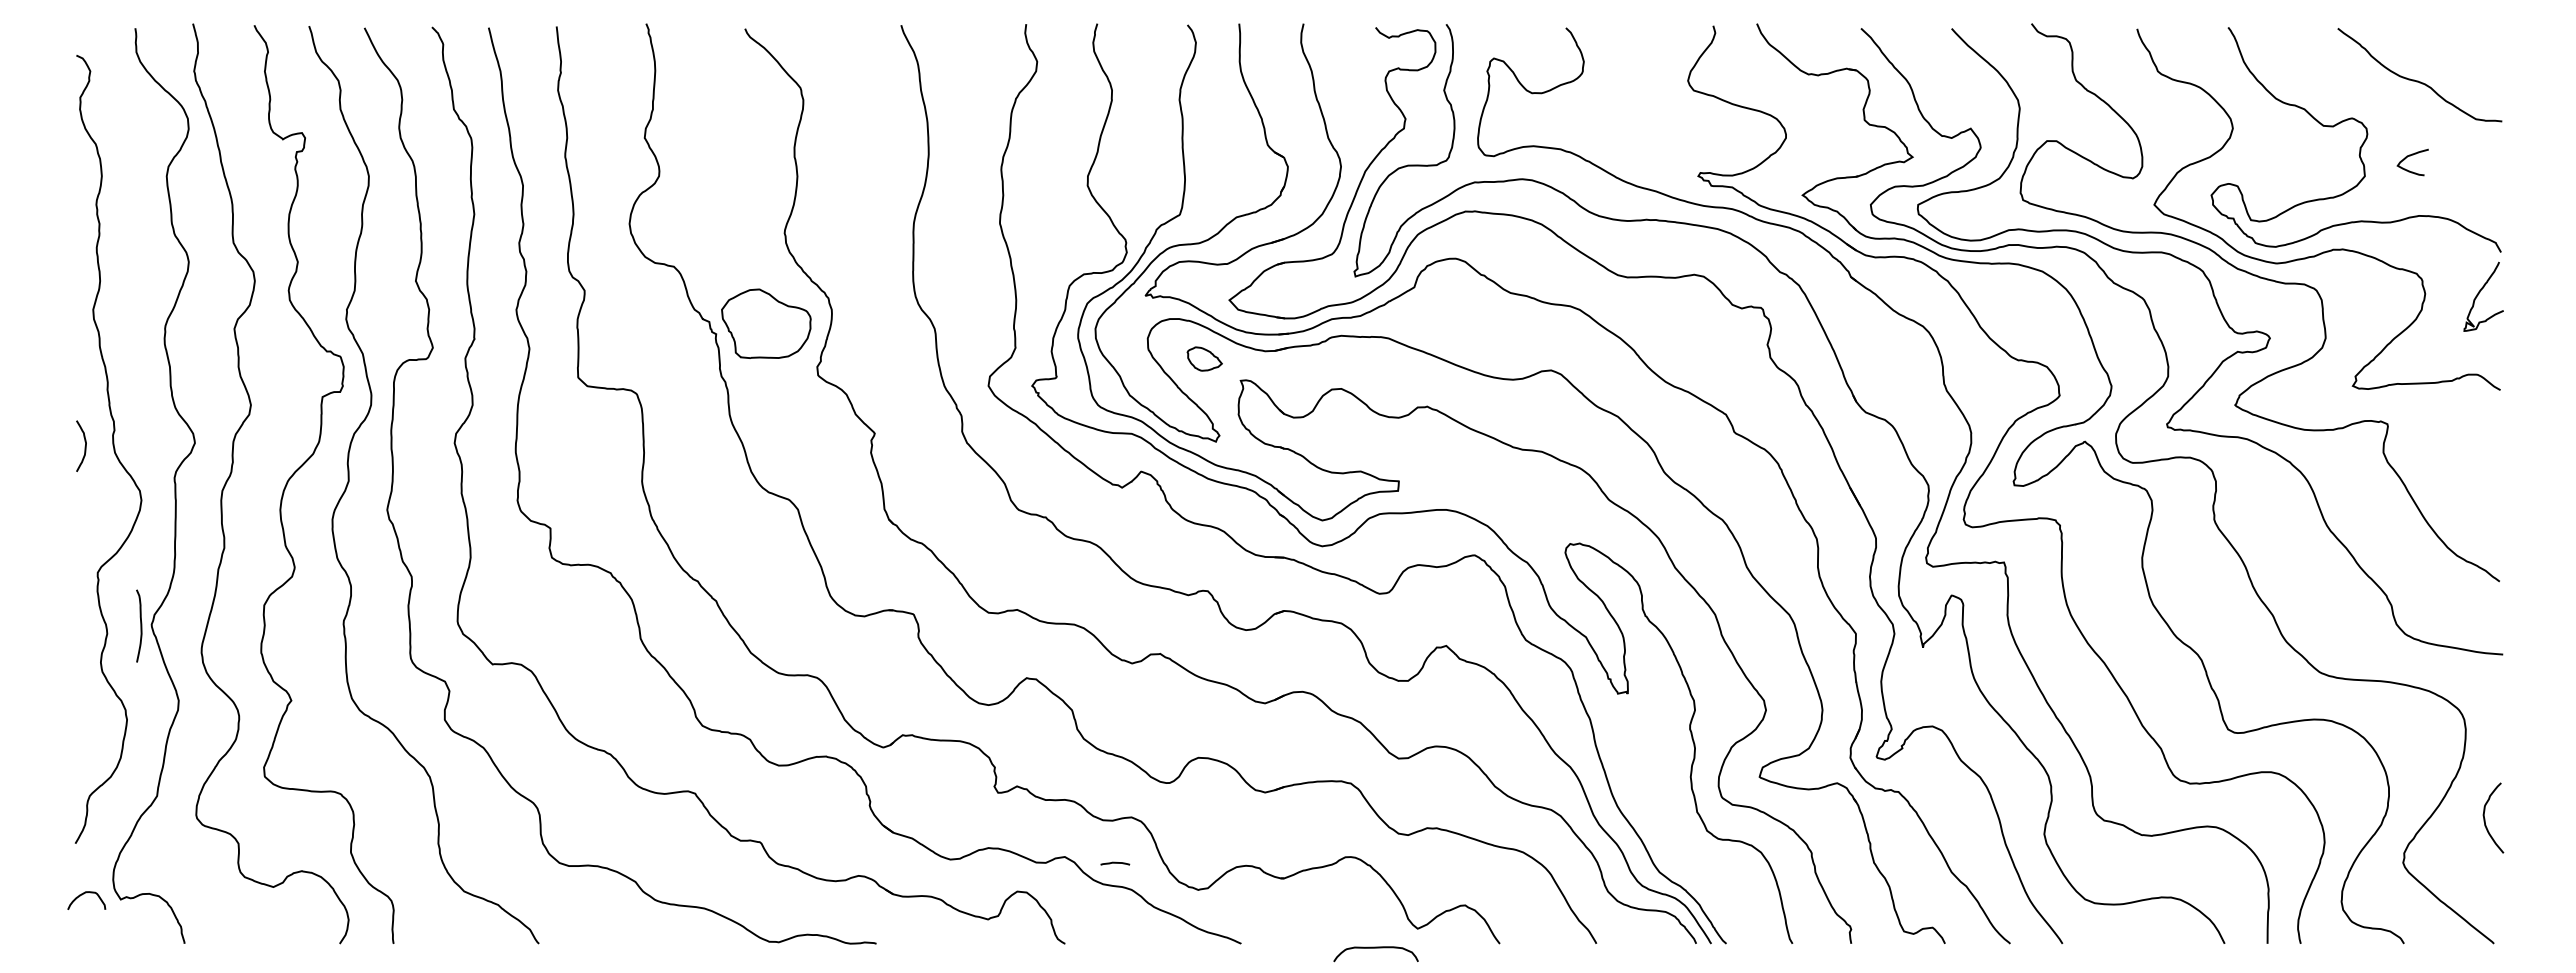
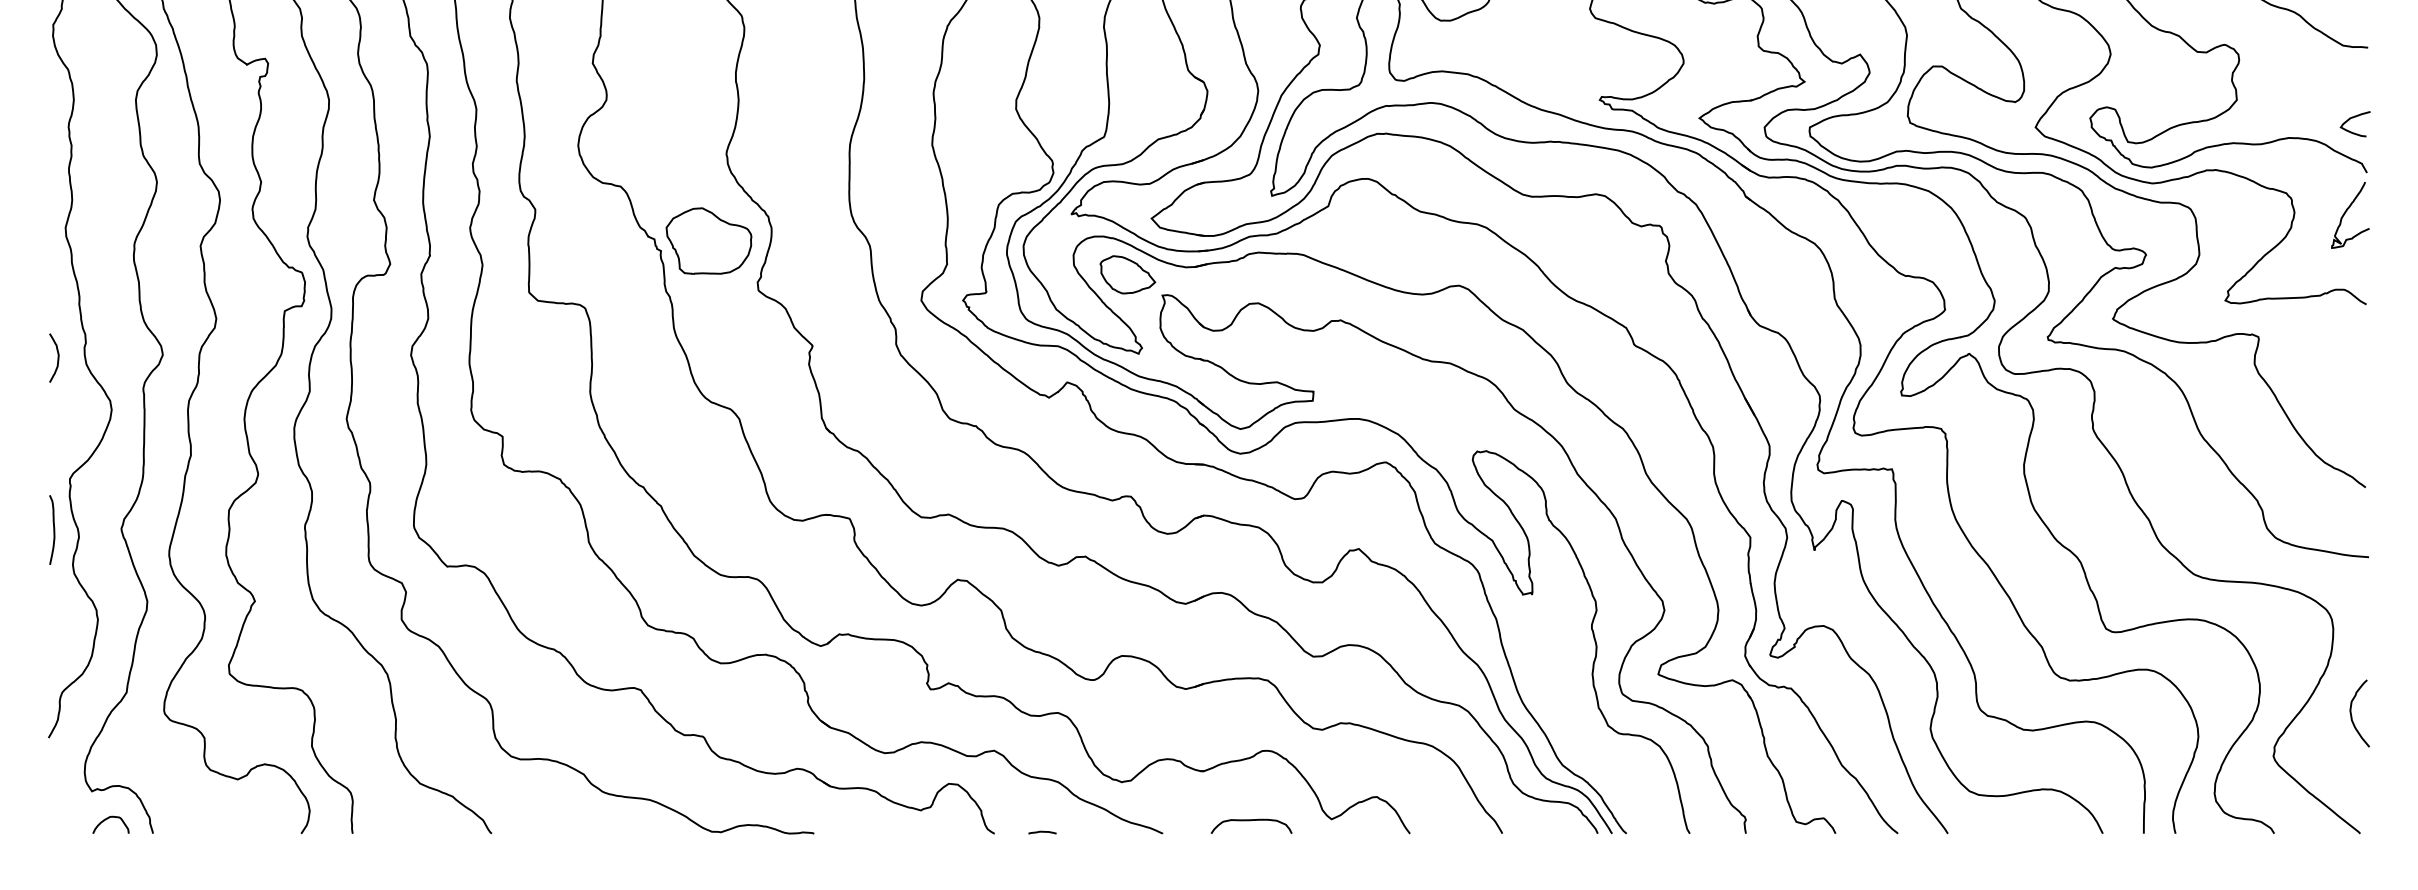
curve: (2410, 156) -> (2353, 118), moved
part: (1204, 358) -> (1127, 274), size x1.67
curve: (140, 625) -> (53, 529), moved
curve: (1115, 863) -> (1042, 832), moved
curve: (84, 894) -> (108, 819), moved
curve: (1375, 948) -> (1251, 820), moved

